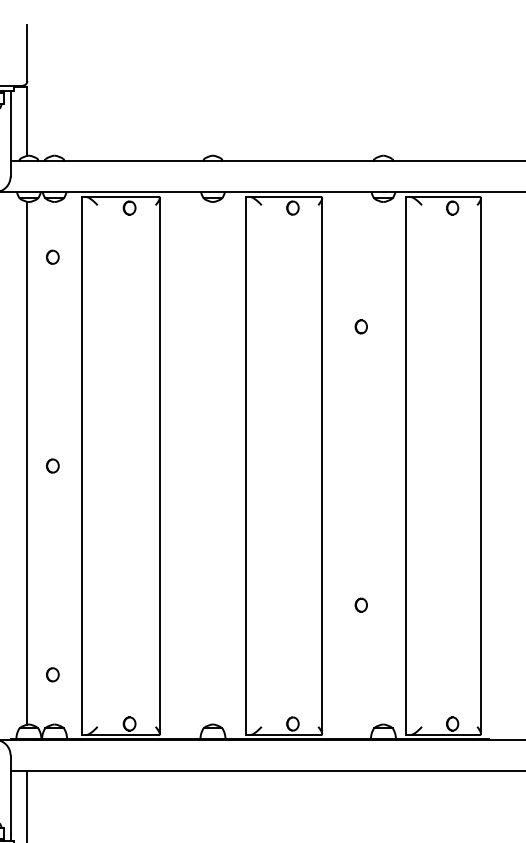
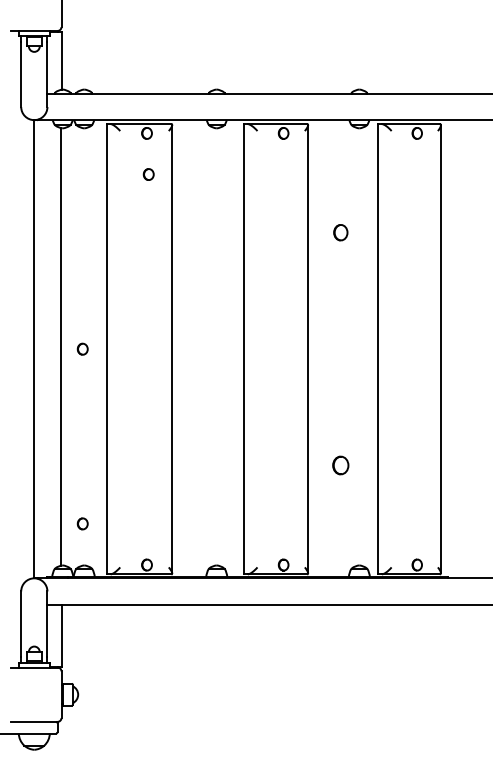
part: (52, 257) -> (148, 174), moved
part: (360, 326) -> (340, 232), size x1.4
part: (360, 605) -> (340, 465), size x1.6

